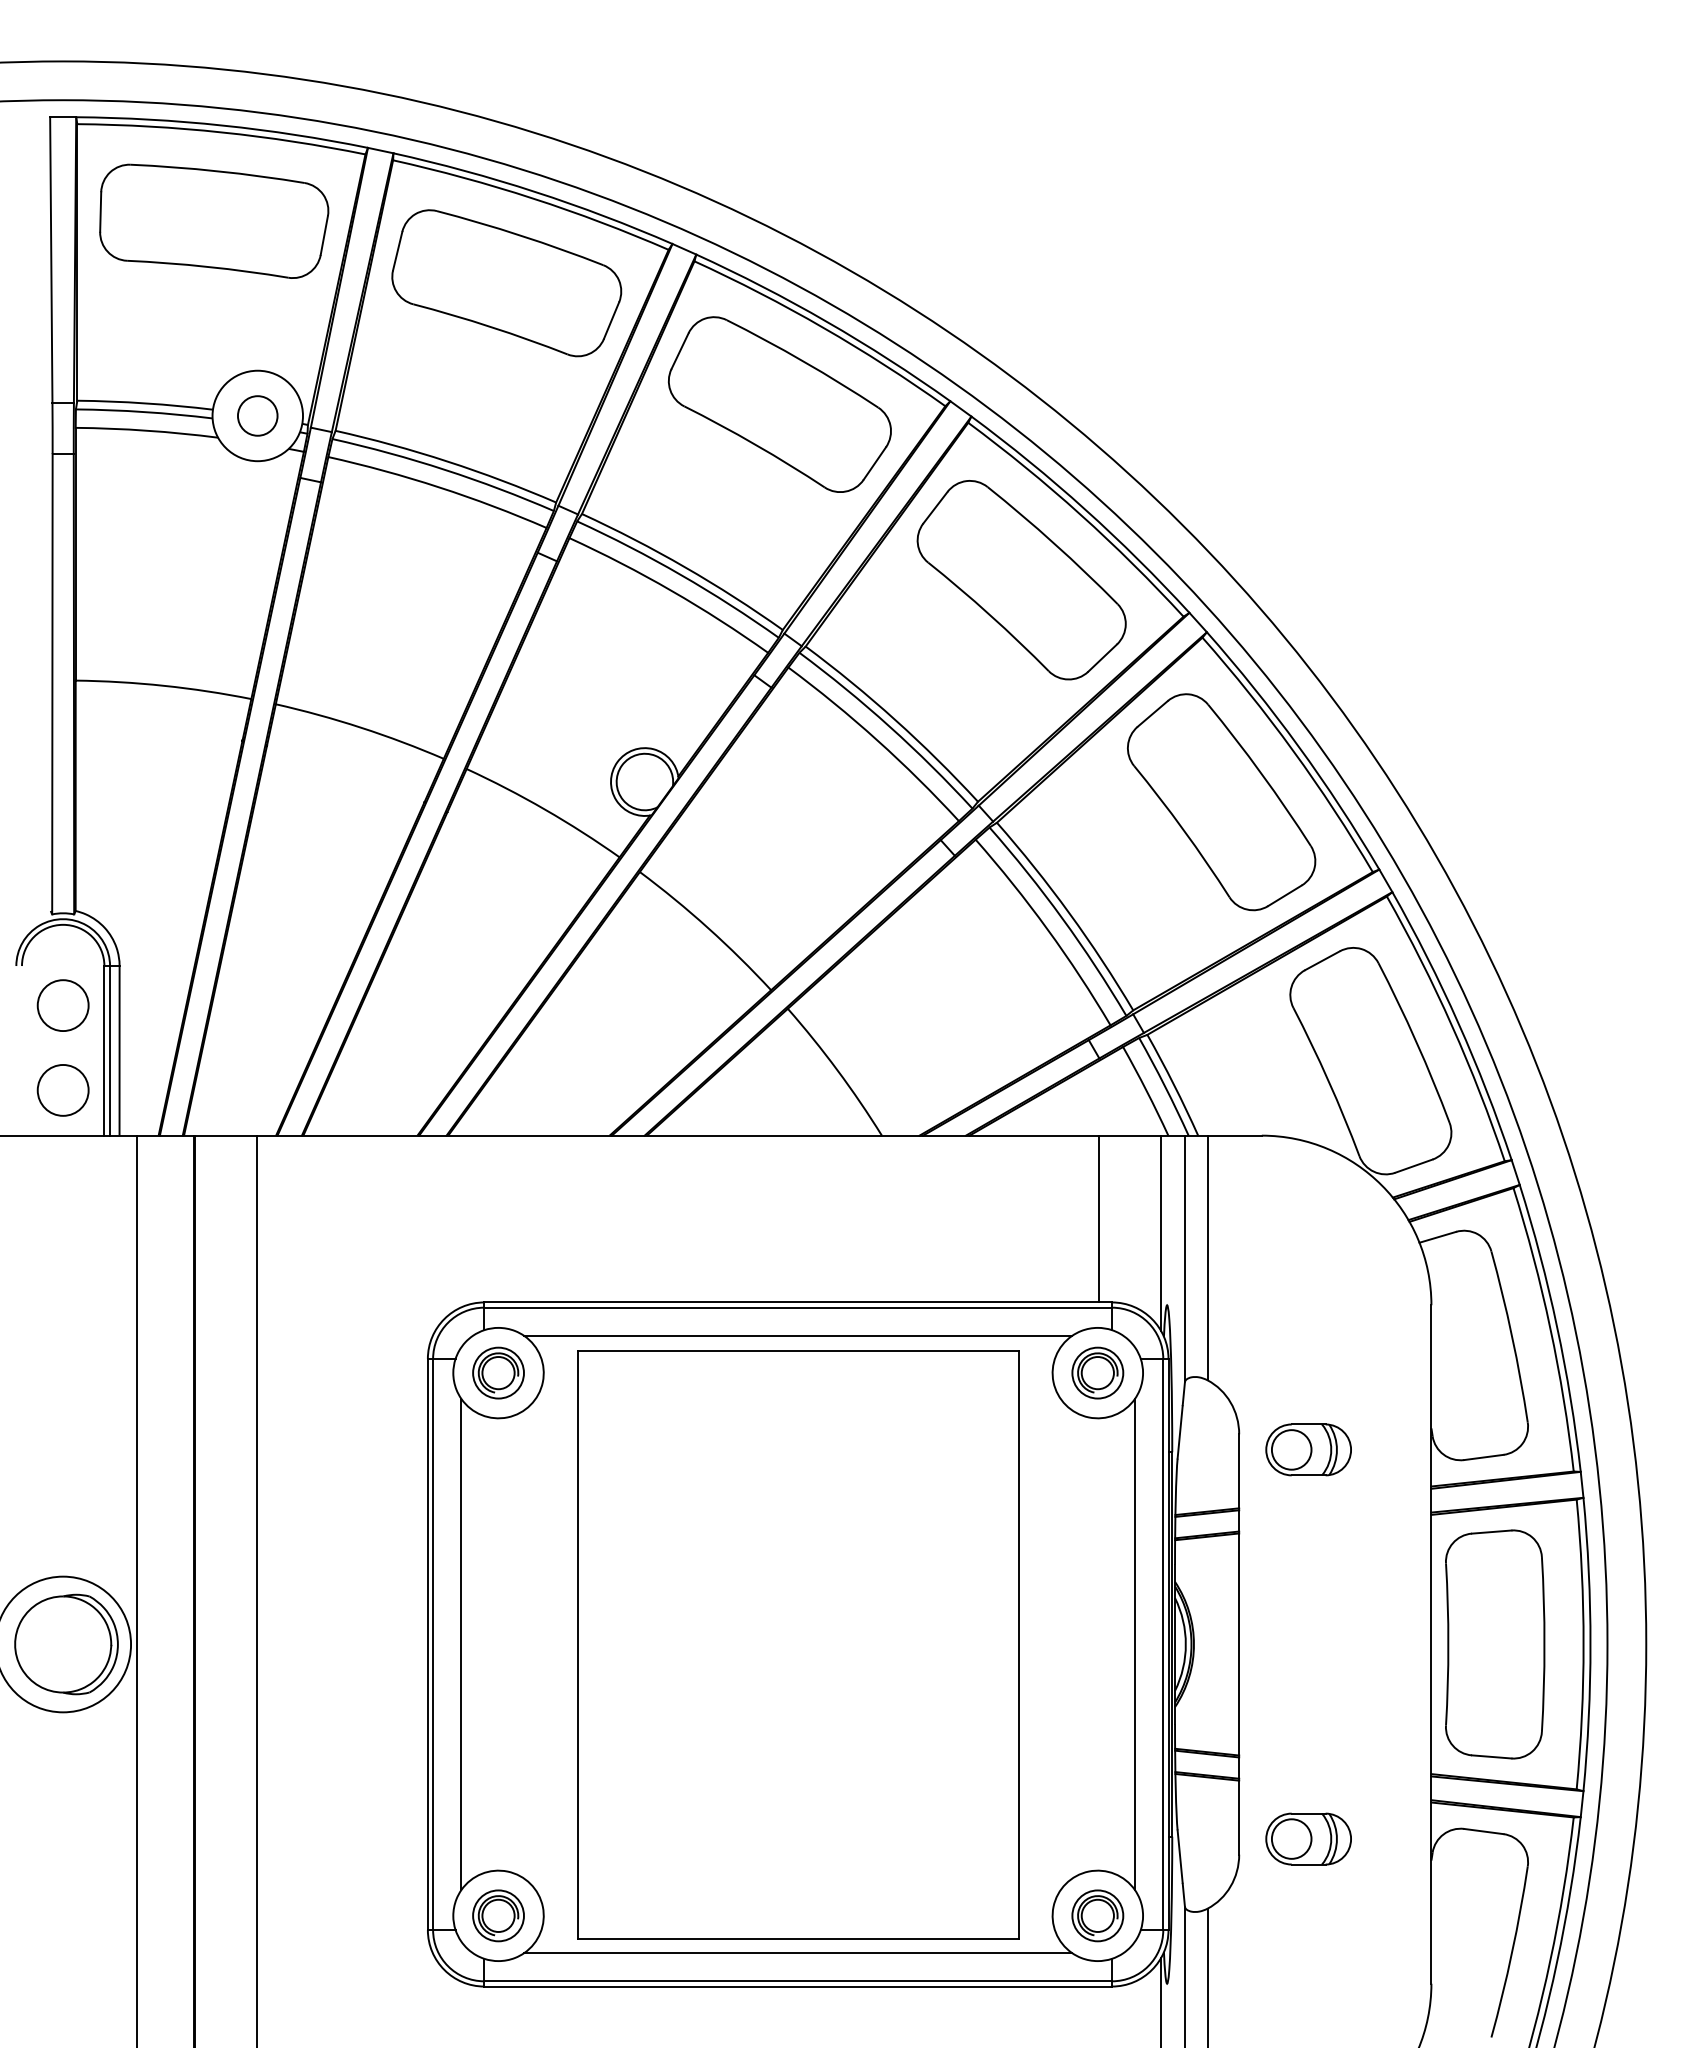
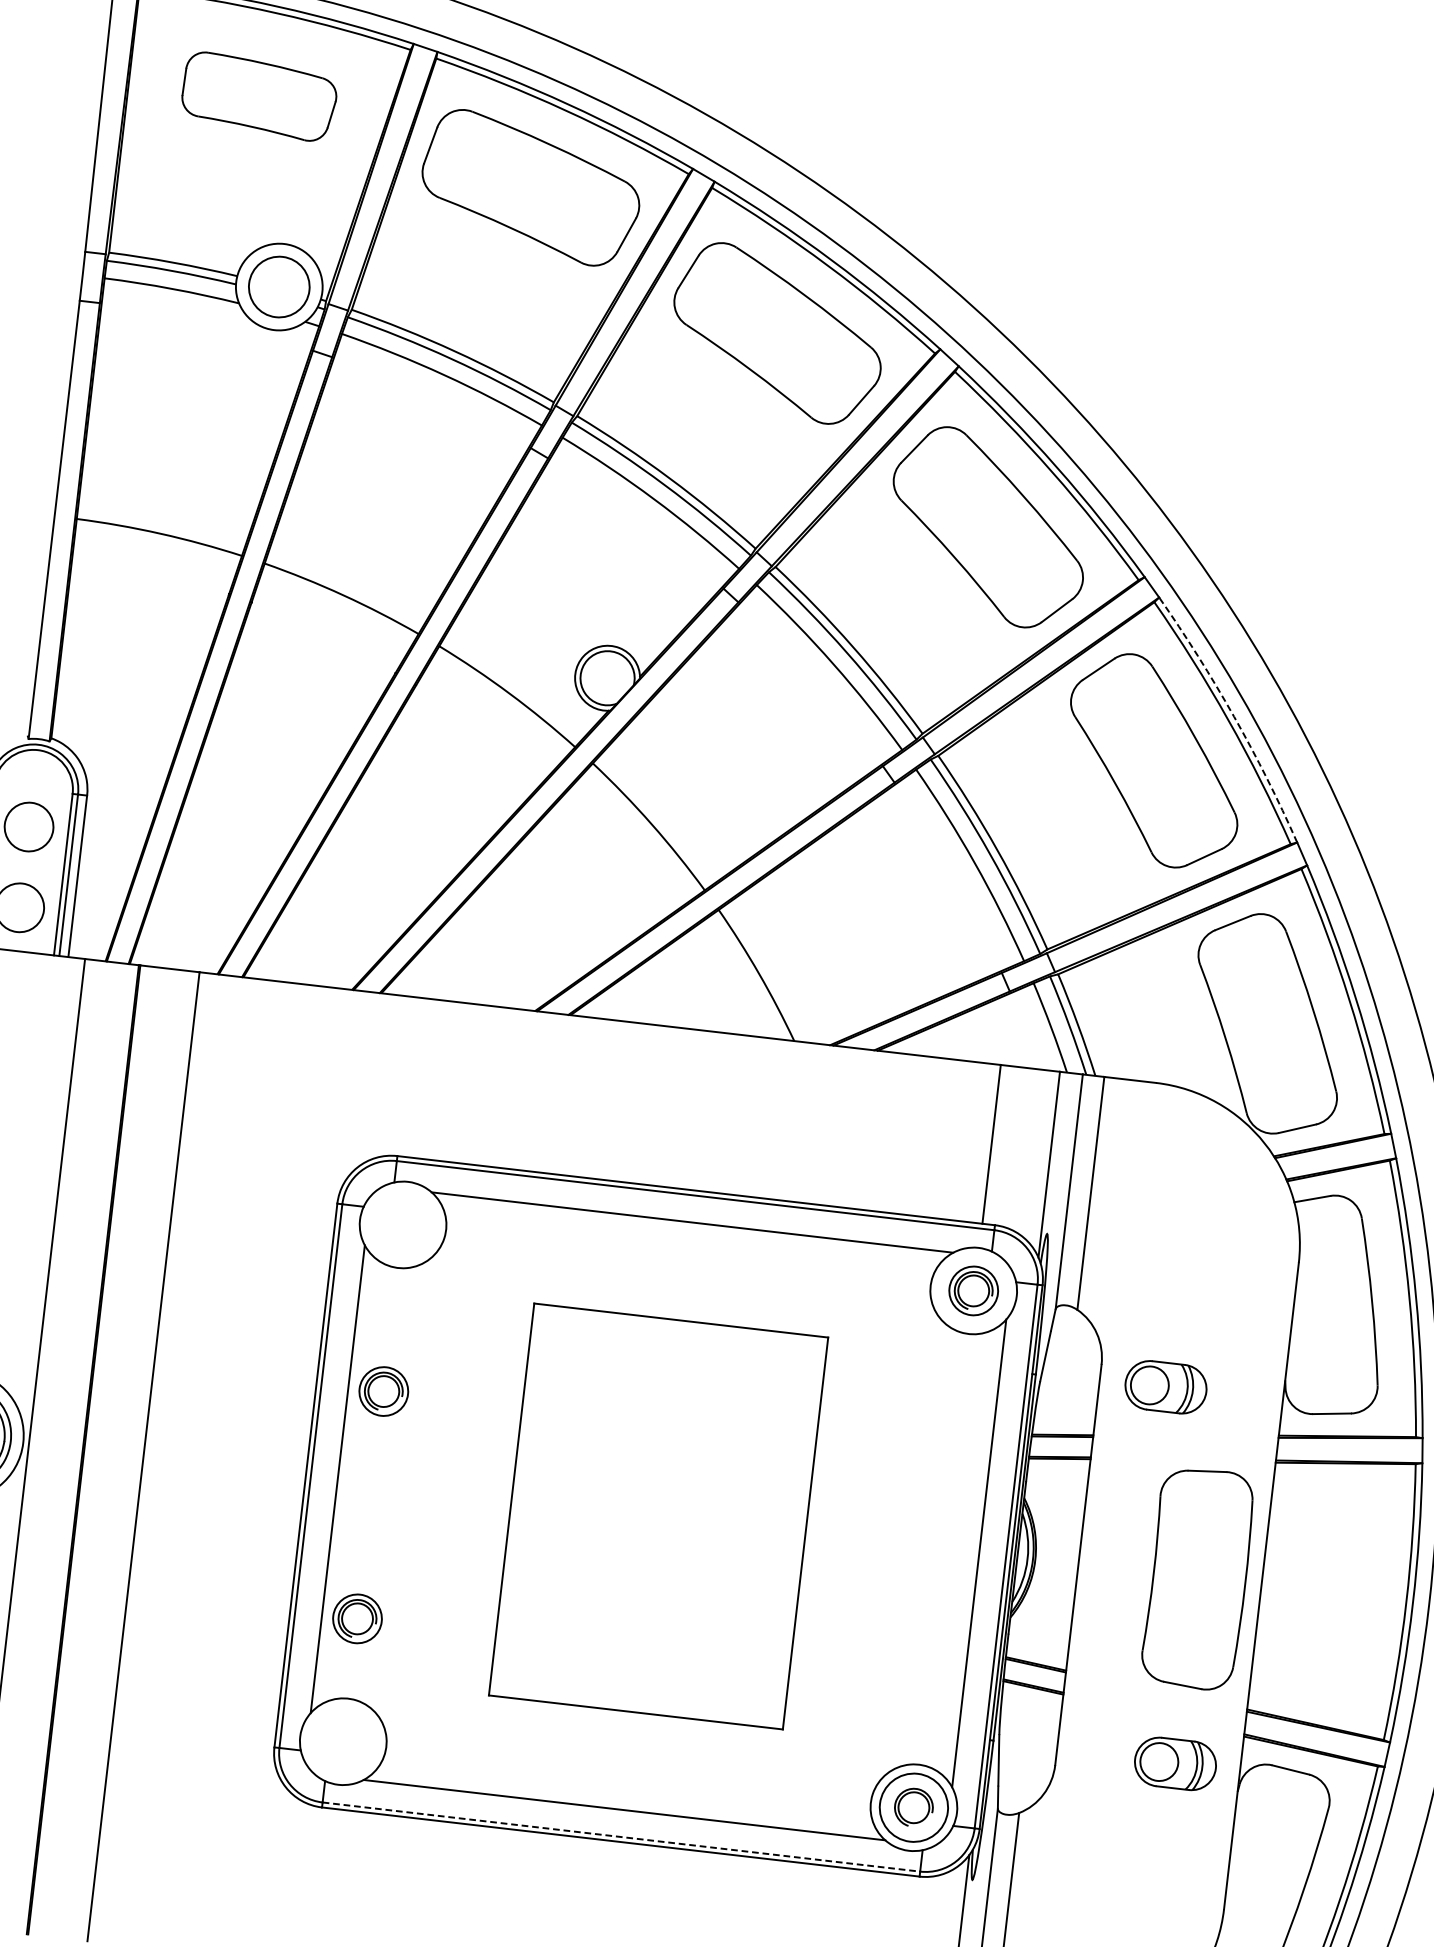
part: (214, 220) -> (259, 96), size x0.7
circle: (257, 415) -> (279, 286), size x1.6
arc: (1298, 746) -> (1233, 716), solid -> dashed
part: (498, 1372) -> (383, 1390), moved
part: (798, 1644) -> (658, 1516), size x0.7
part: (1495, 1644) -> (1198, 1578), moved
part: (1308, 1838) -> (1175, 1763), moved
part: (498, 1915) -> (357, 1618), moved
circle: (1097, 1915) -> (913, 1807), size x1.4
line: (798, 1981) -> (621, 1837), solid -> dashed

